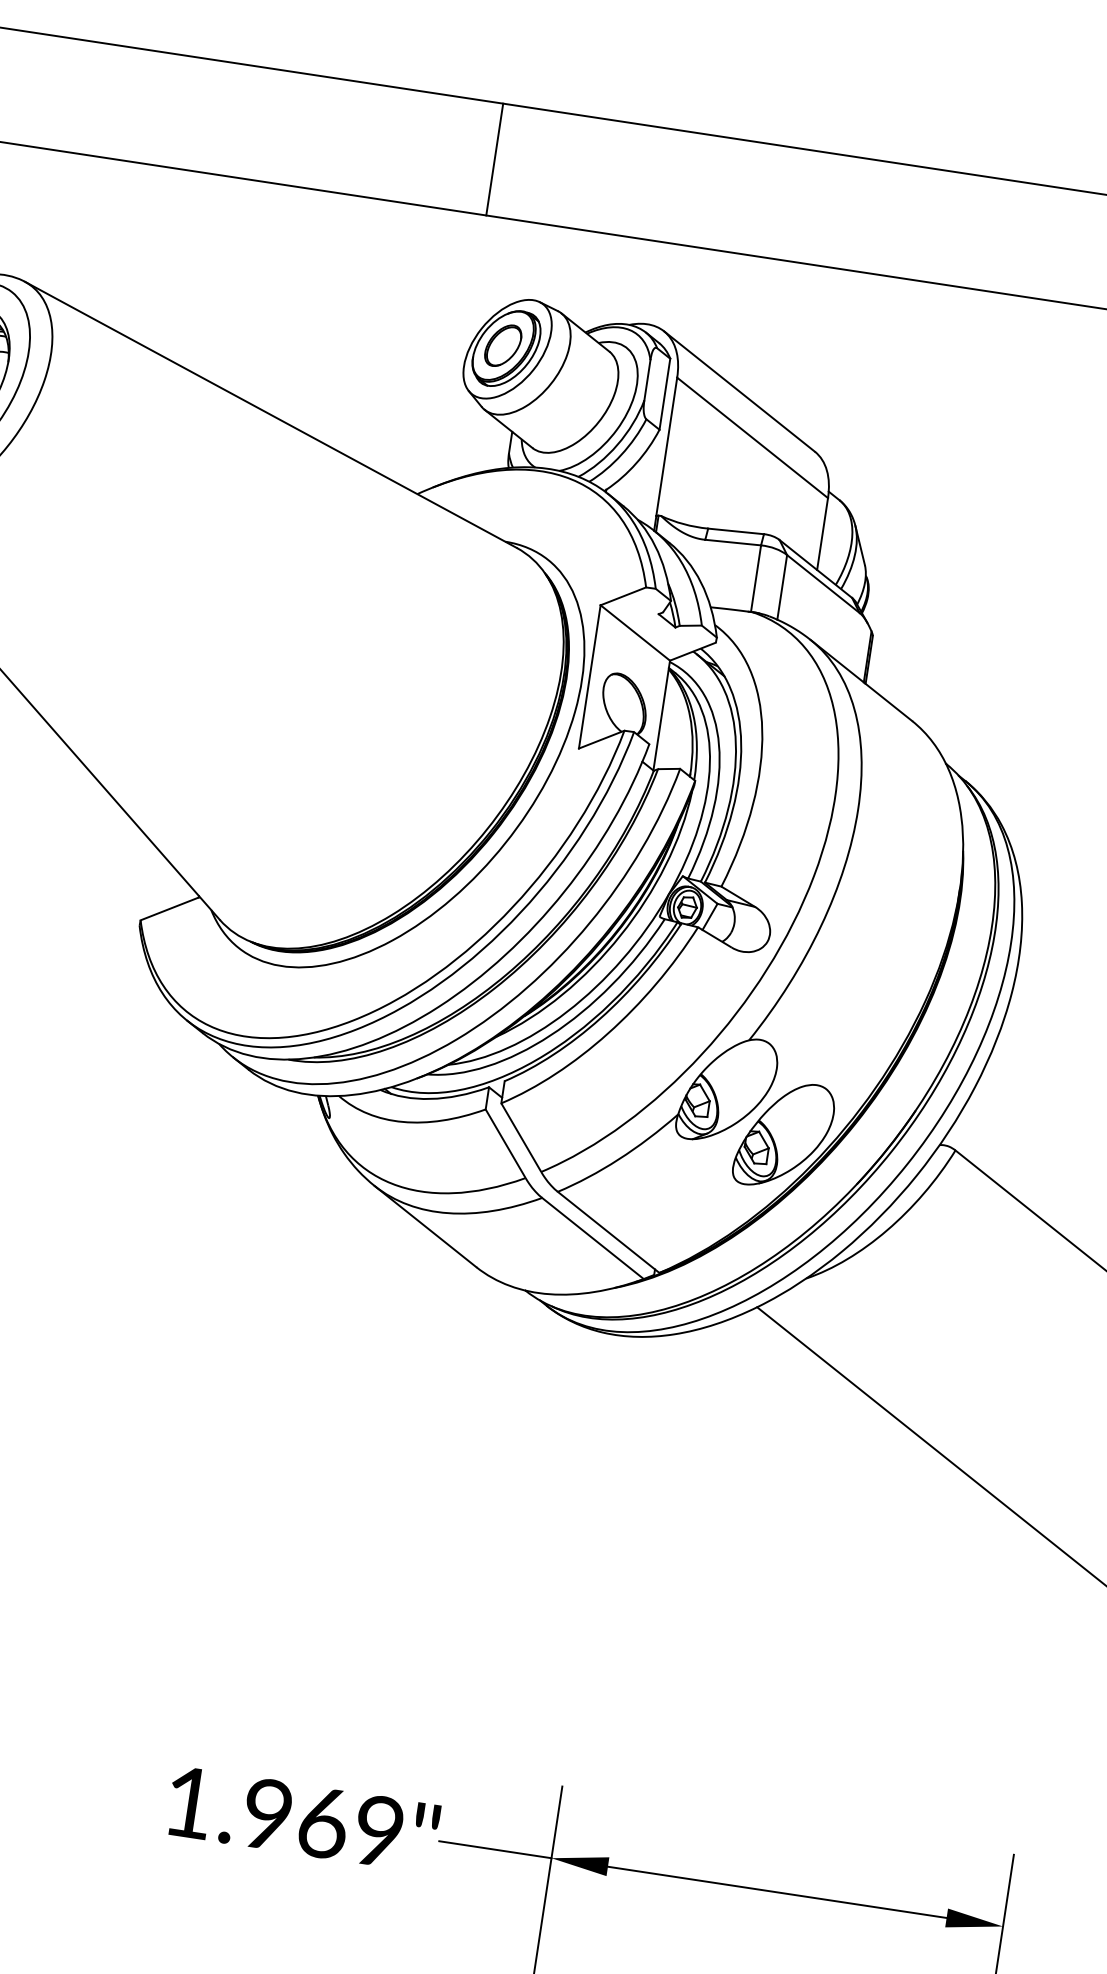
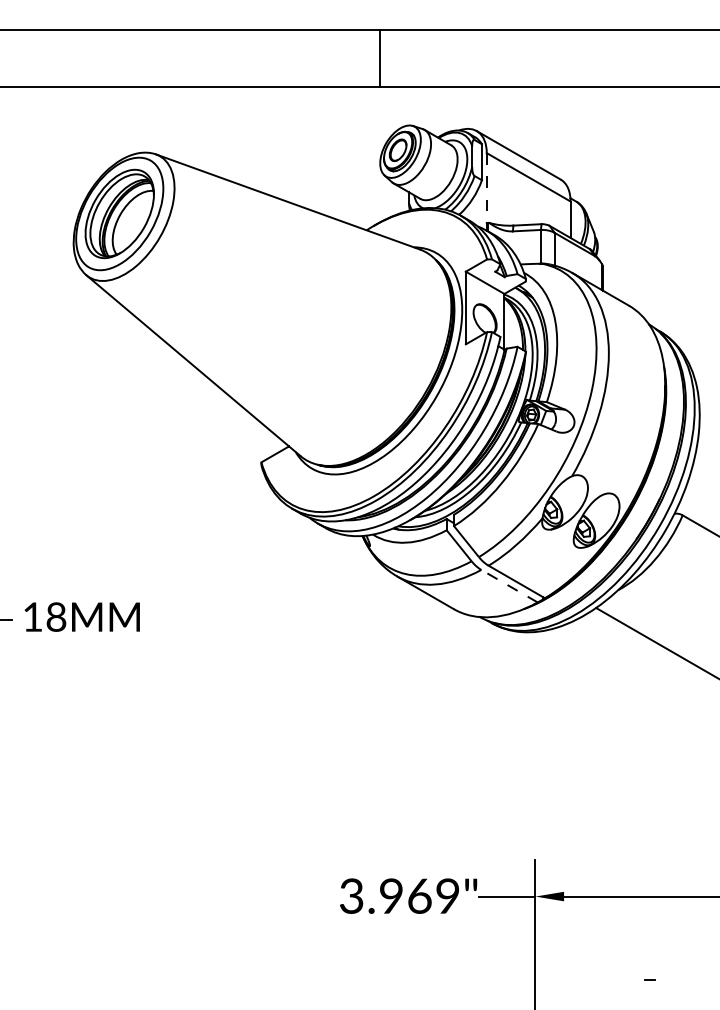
line: (666, 447) -> (486, 188), solid -> dashed
line: (592, 1239) -> (509, 586), solid -> dashed
text: (189, 1801) -> (351, 895), 1.969" -> 3.969"

